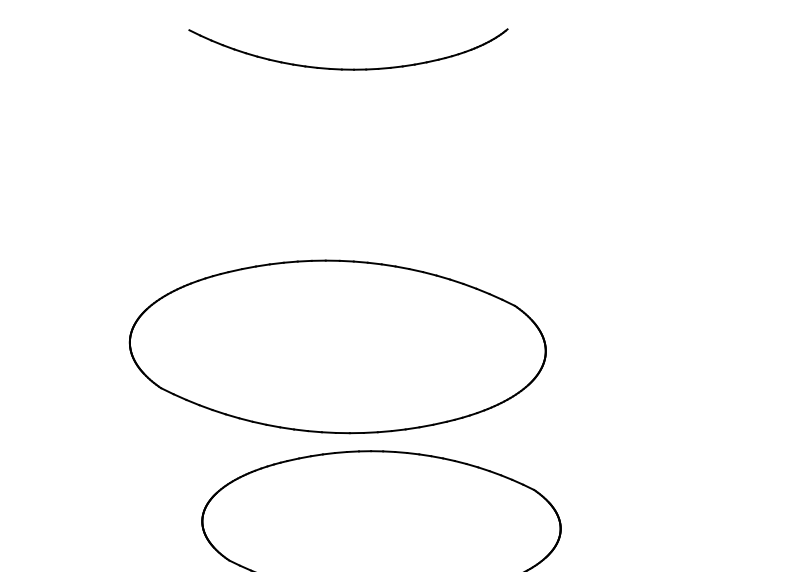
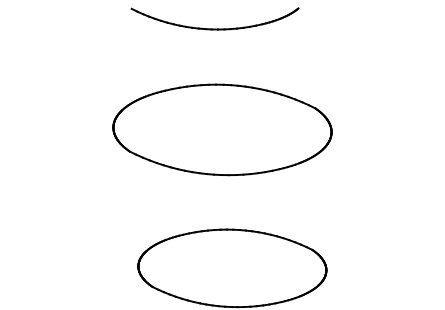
part: (337, 346) -> (222, 129), moved

